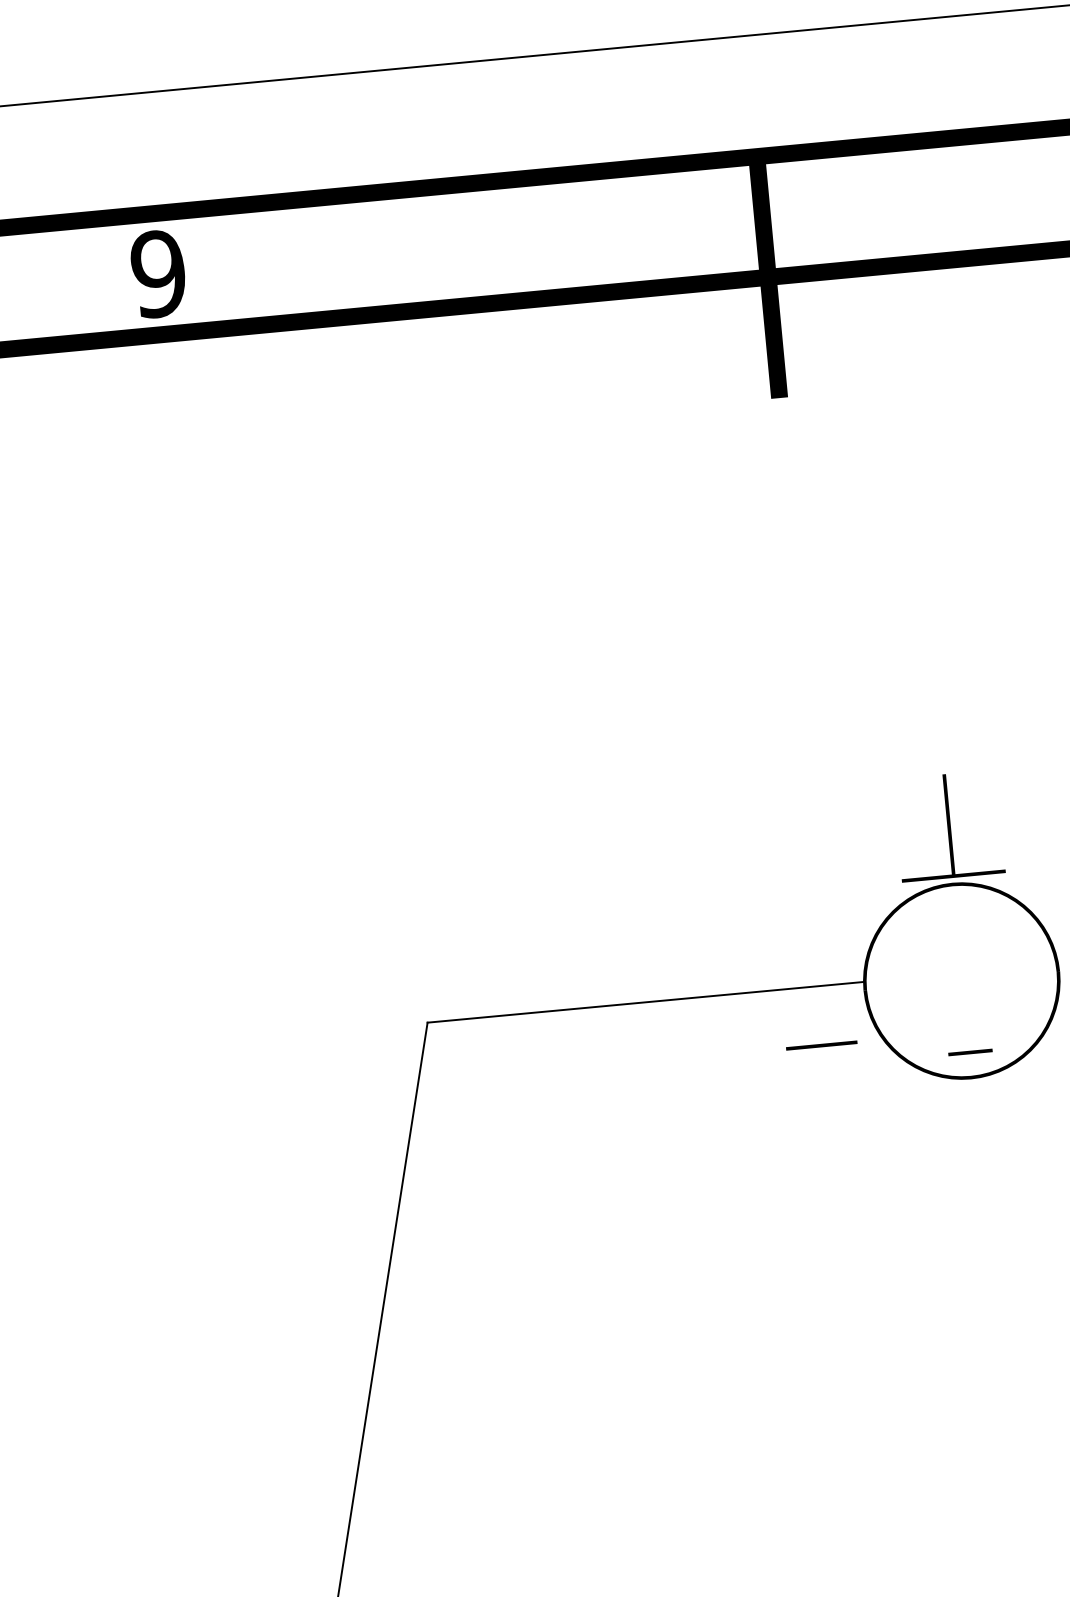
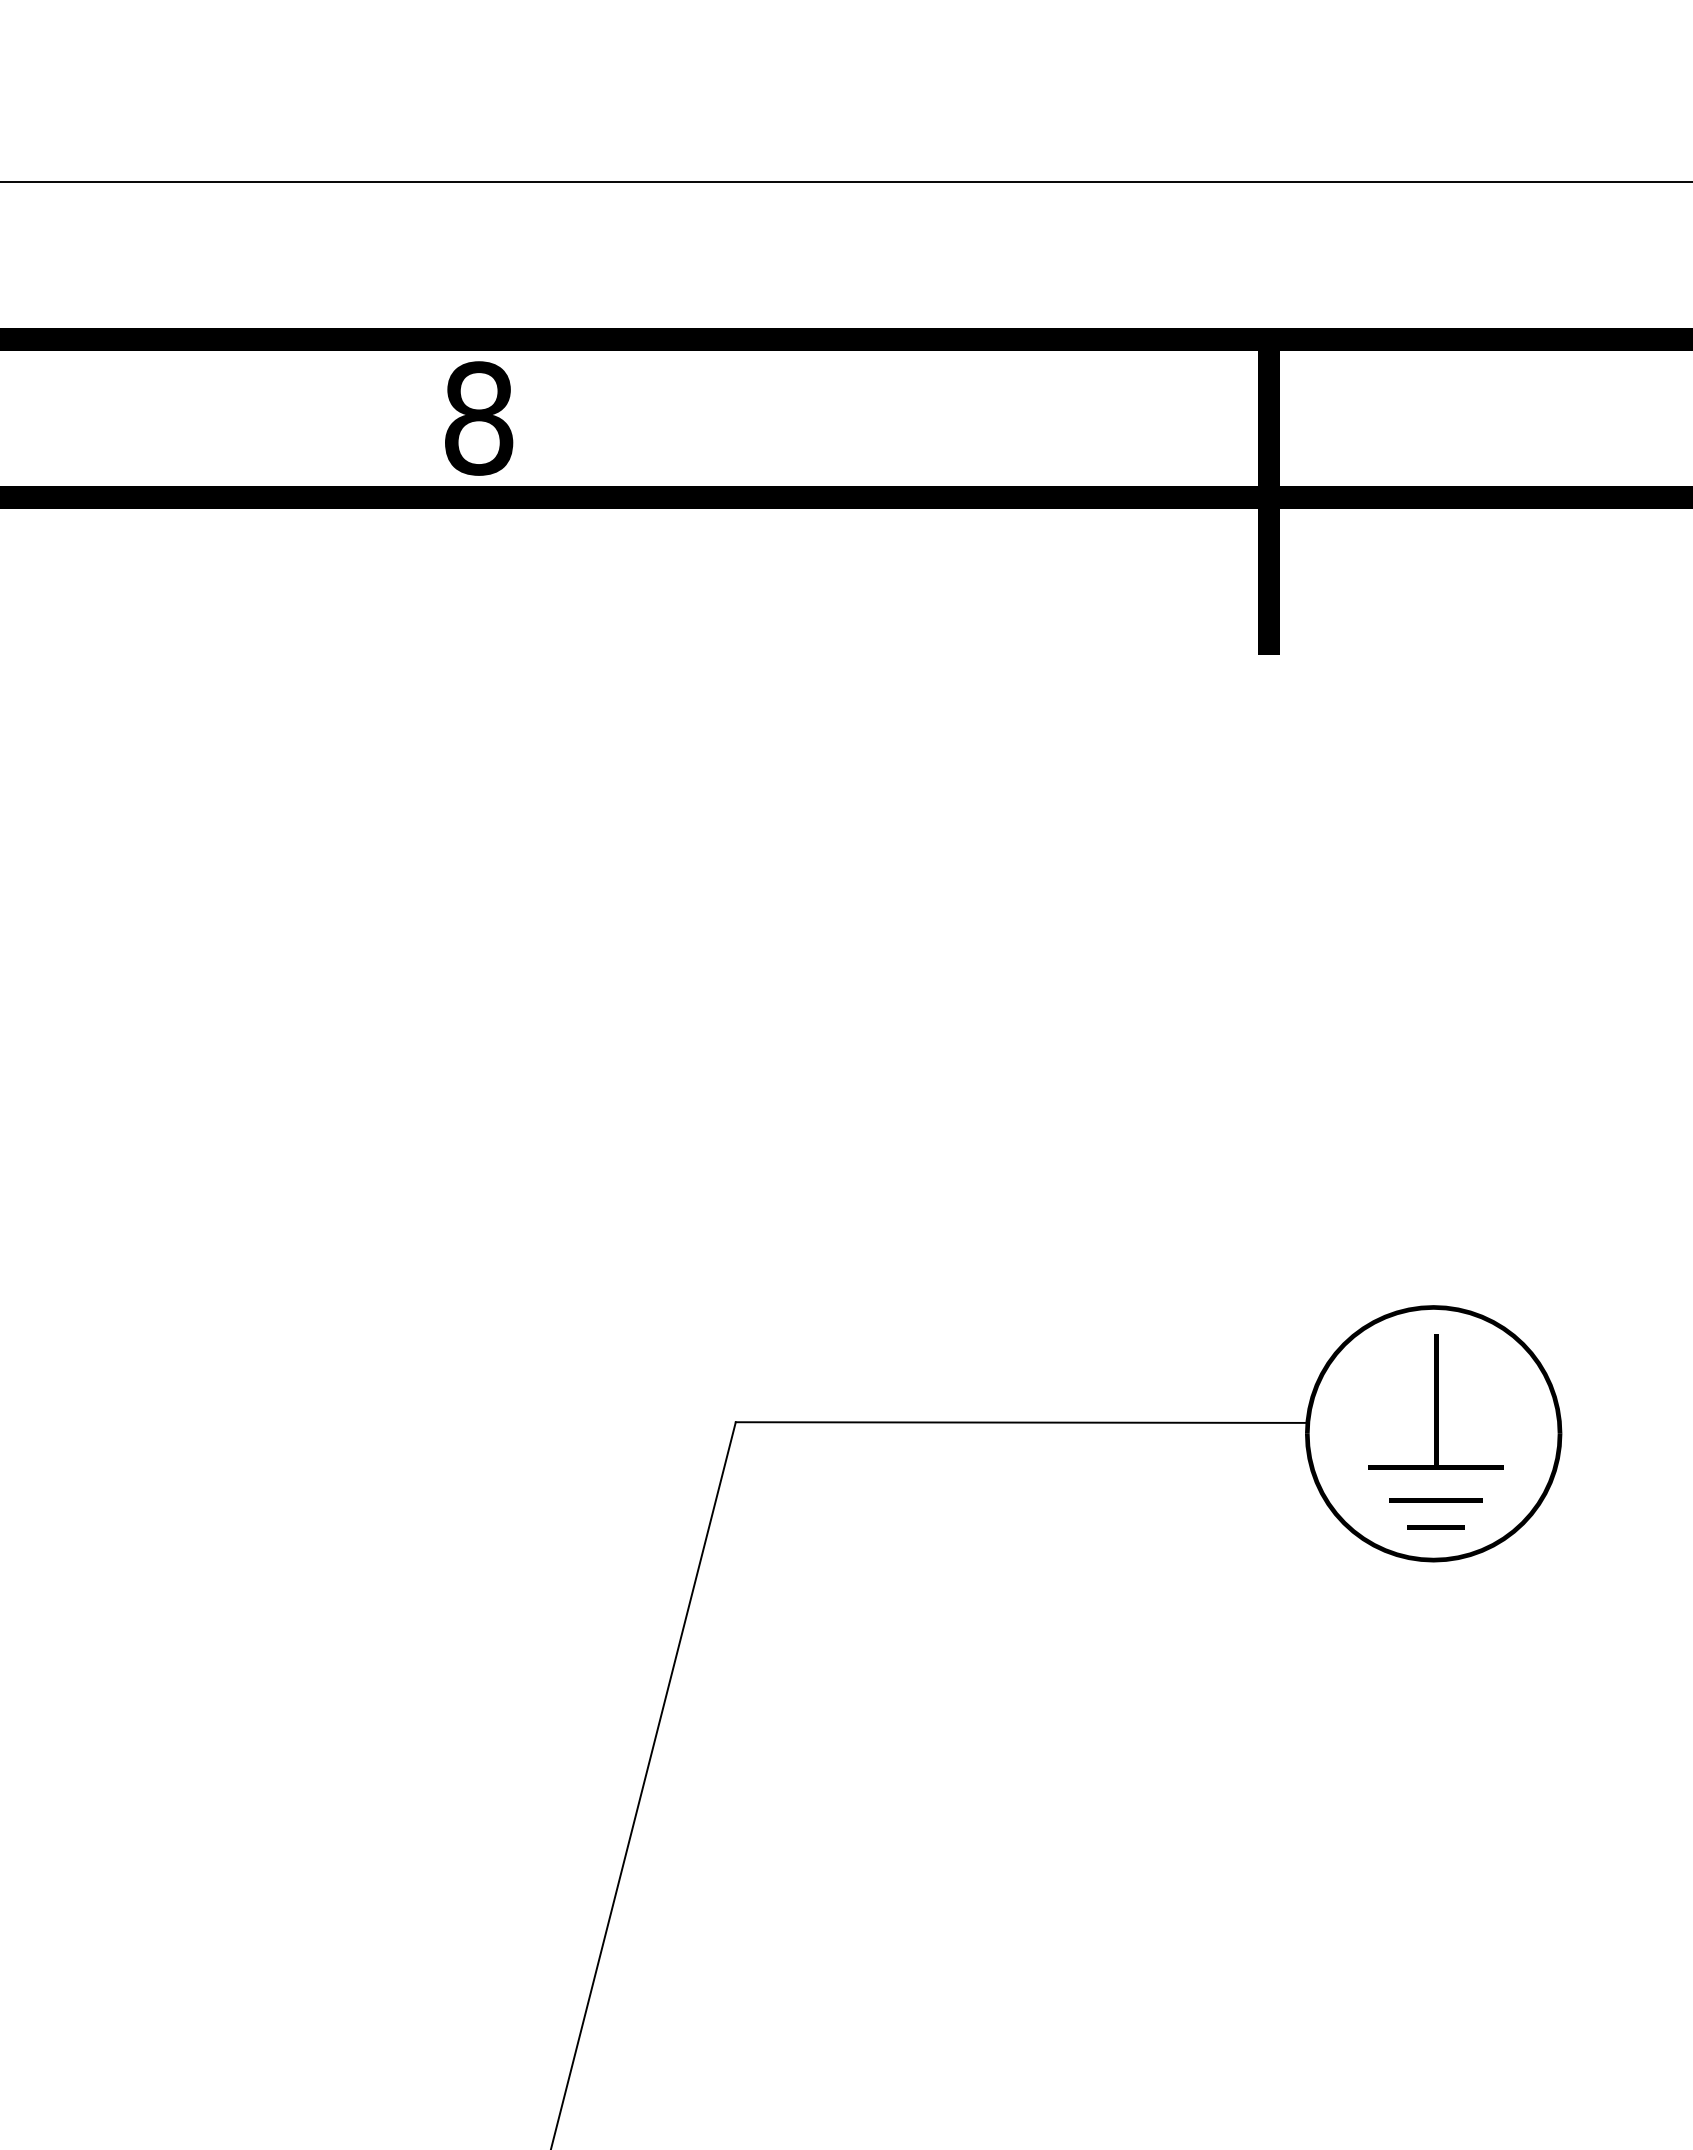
text: (158, 274) -> (478, 418), 9 -> 8
part: (948, 825) -> (1435, 1401), moved
line: (821, 1045) -> (1435, 1500), moved

